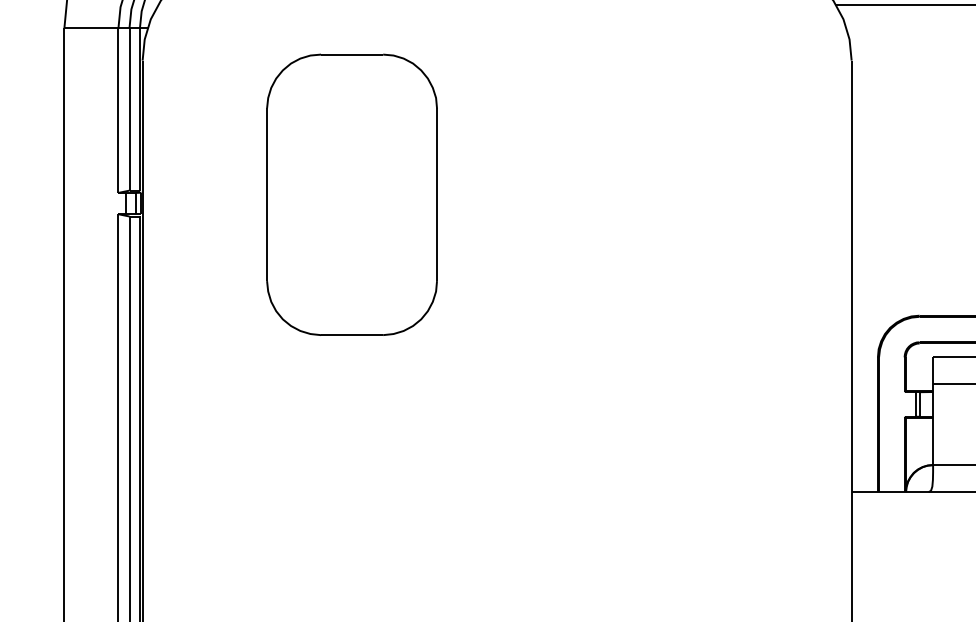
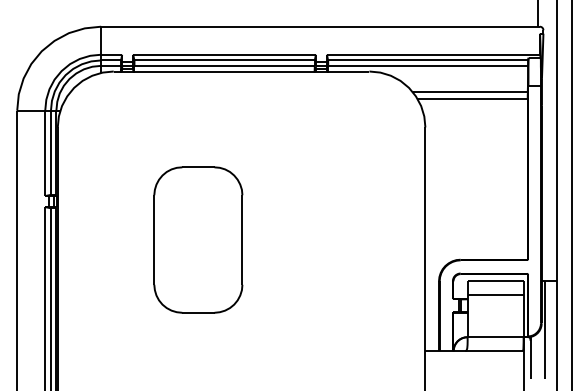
part: (352, 193) -> (198, 239), moved

